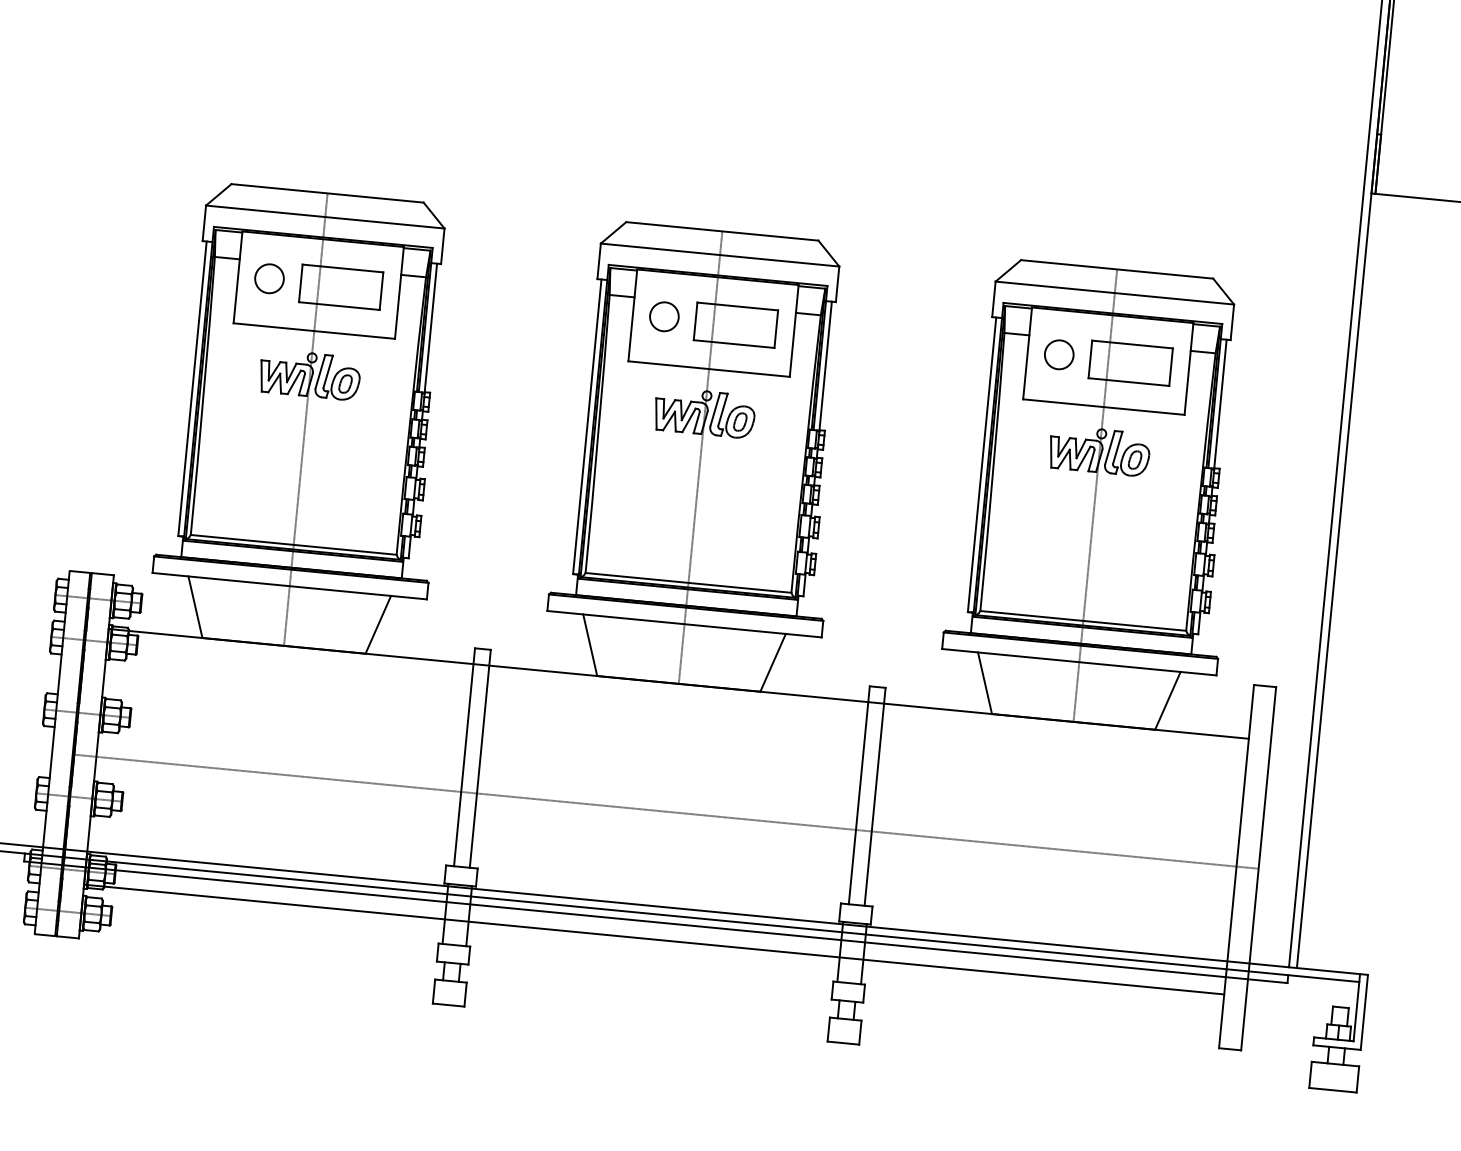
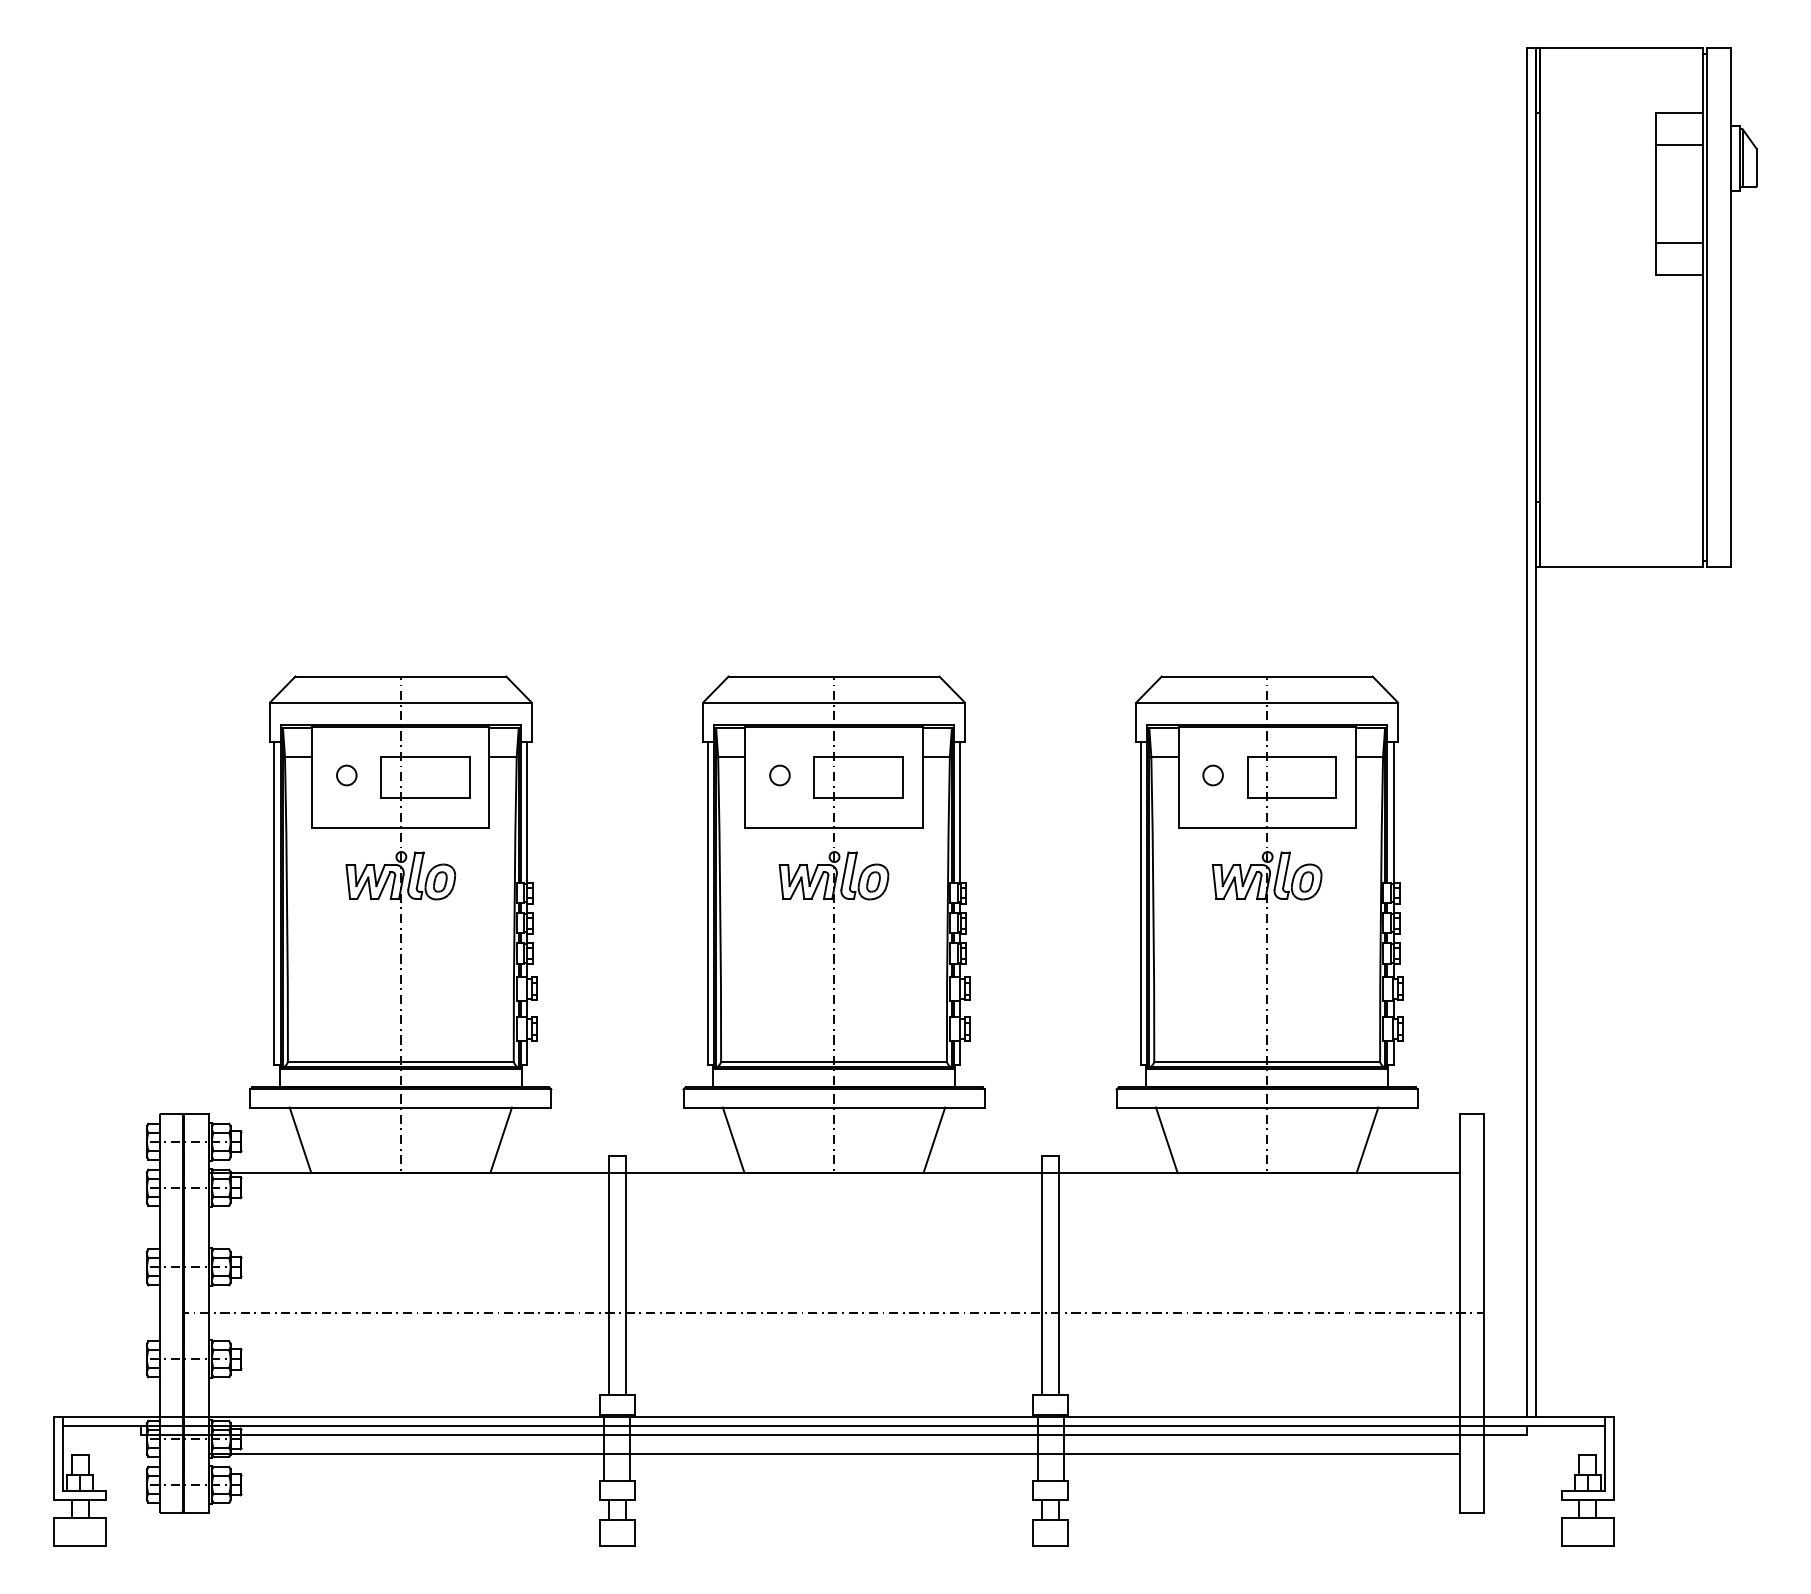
part: (269, 278) -> (346, 775), size x0.62
part: (663, 316) -> (779, 775), size x0.62
part: (1058, 354) -> (1212, 775), size x0.62

